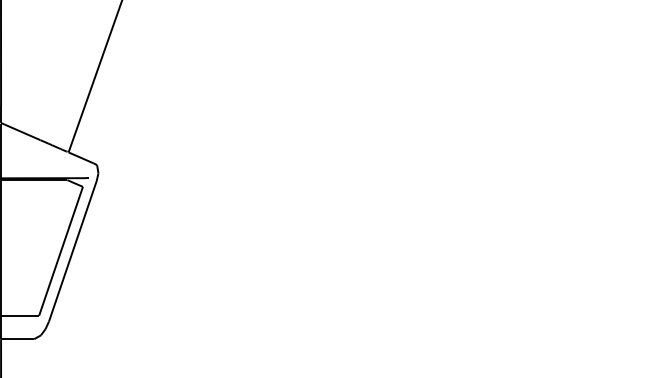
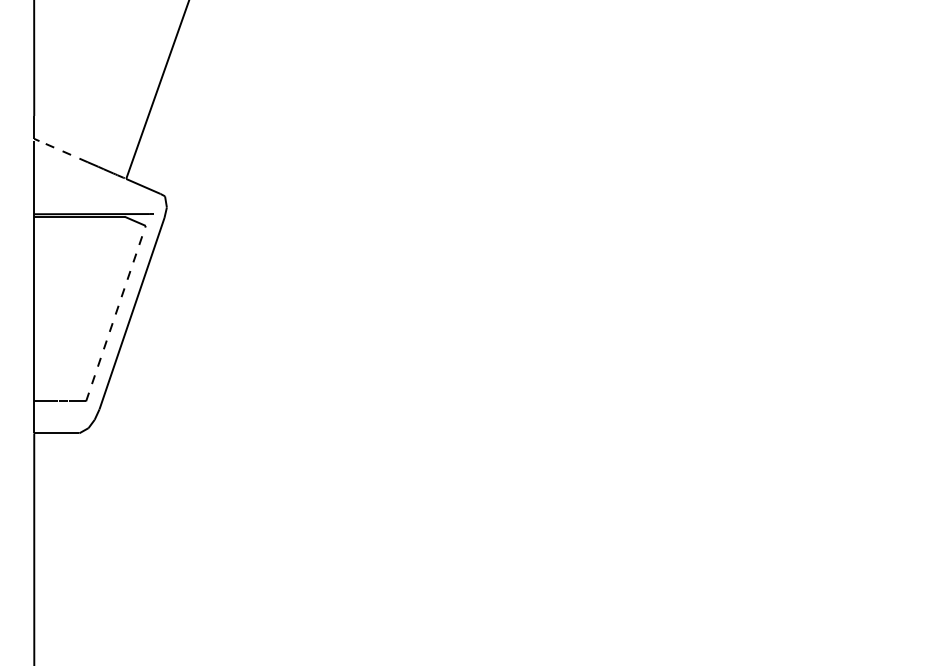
line: (22, 132) -> (63, 151), solid -> dashed
line: (60, 251) -> (115, 313), solid -> dashed

